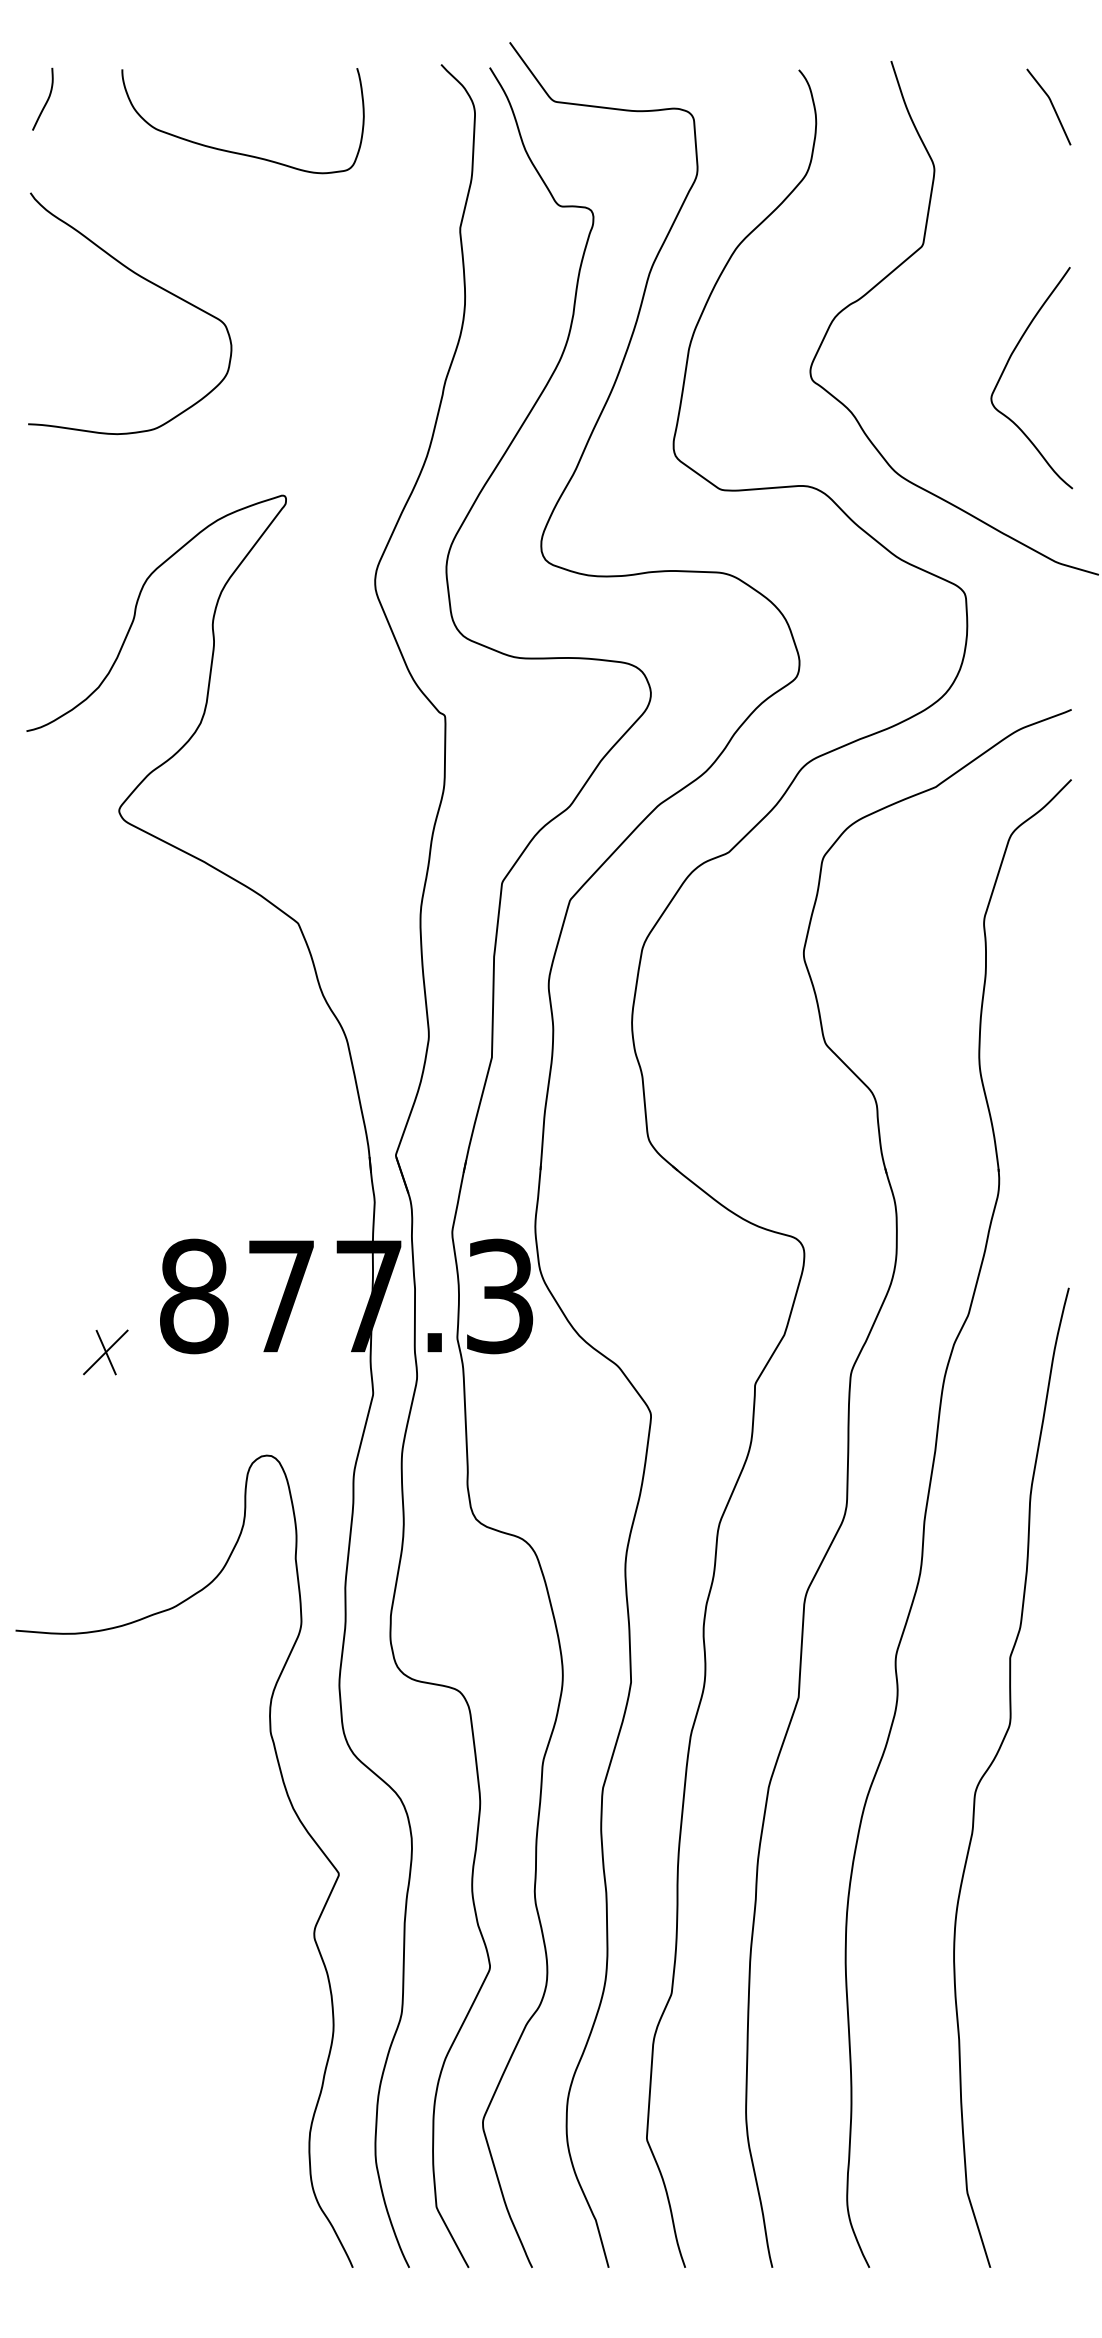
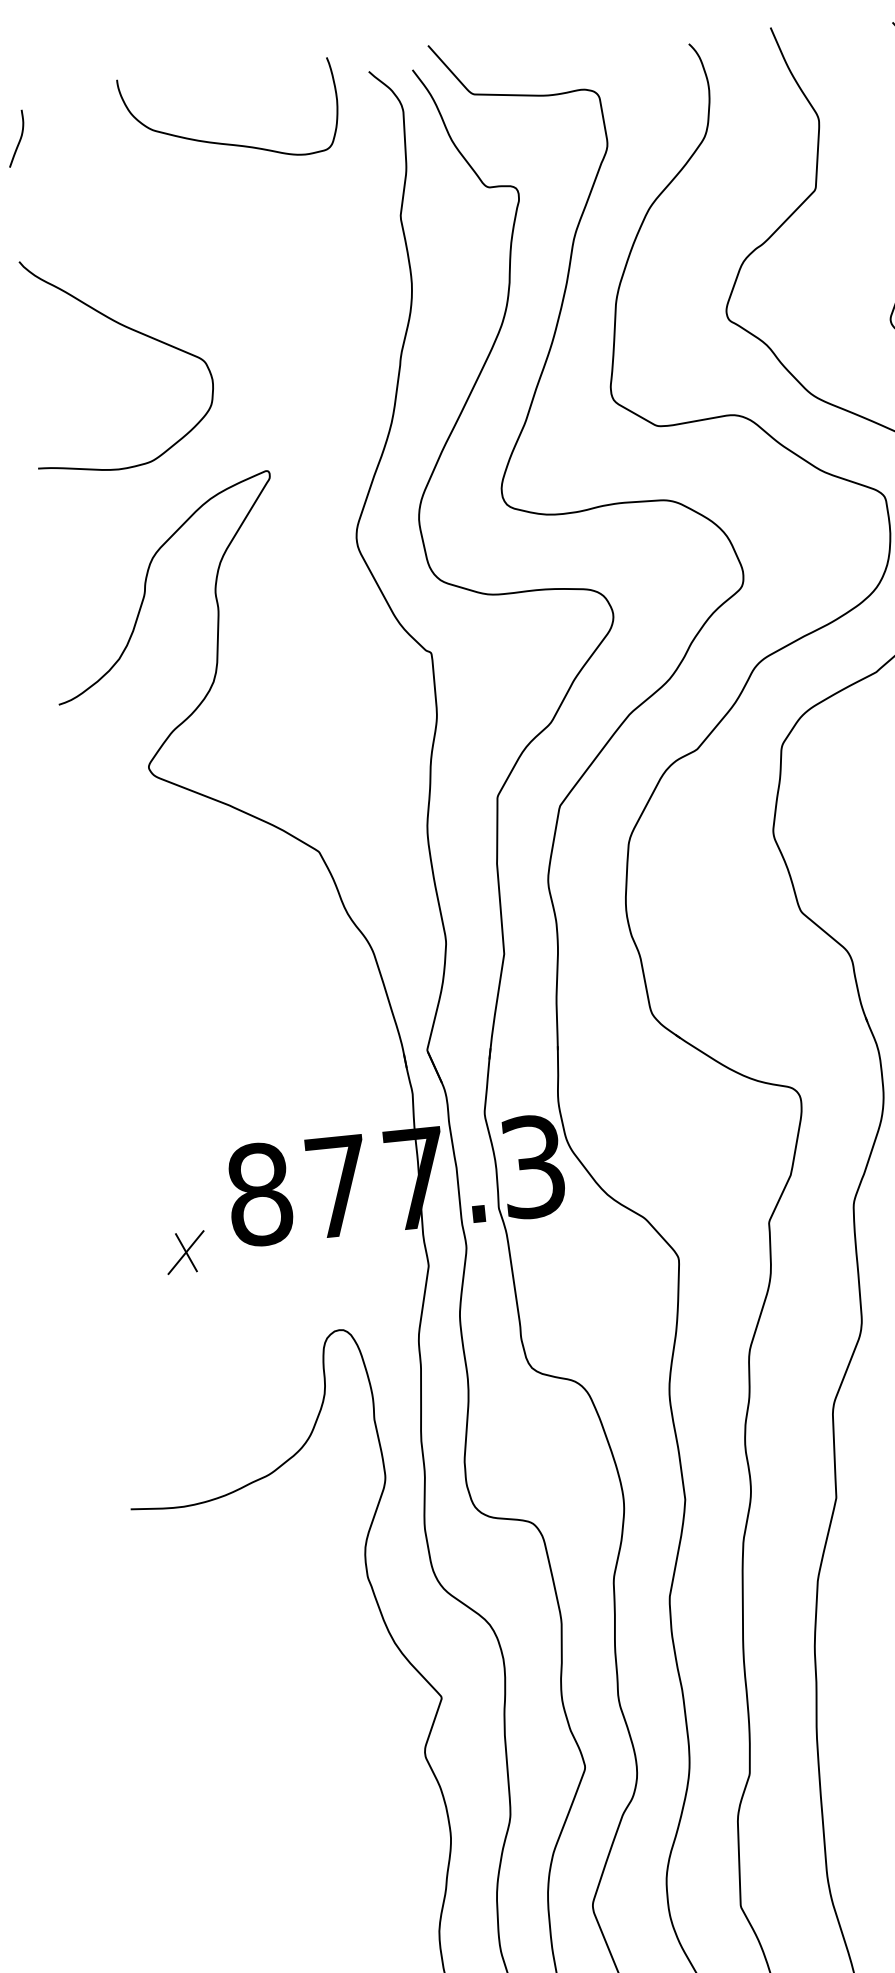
curve: (234, 151) -> (224, 143), moved
curve: (147, 281) -> (131, 330), moved

